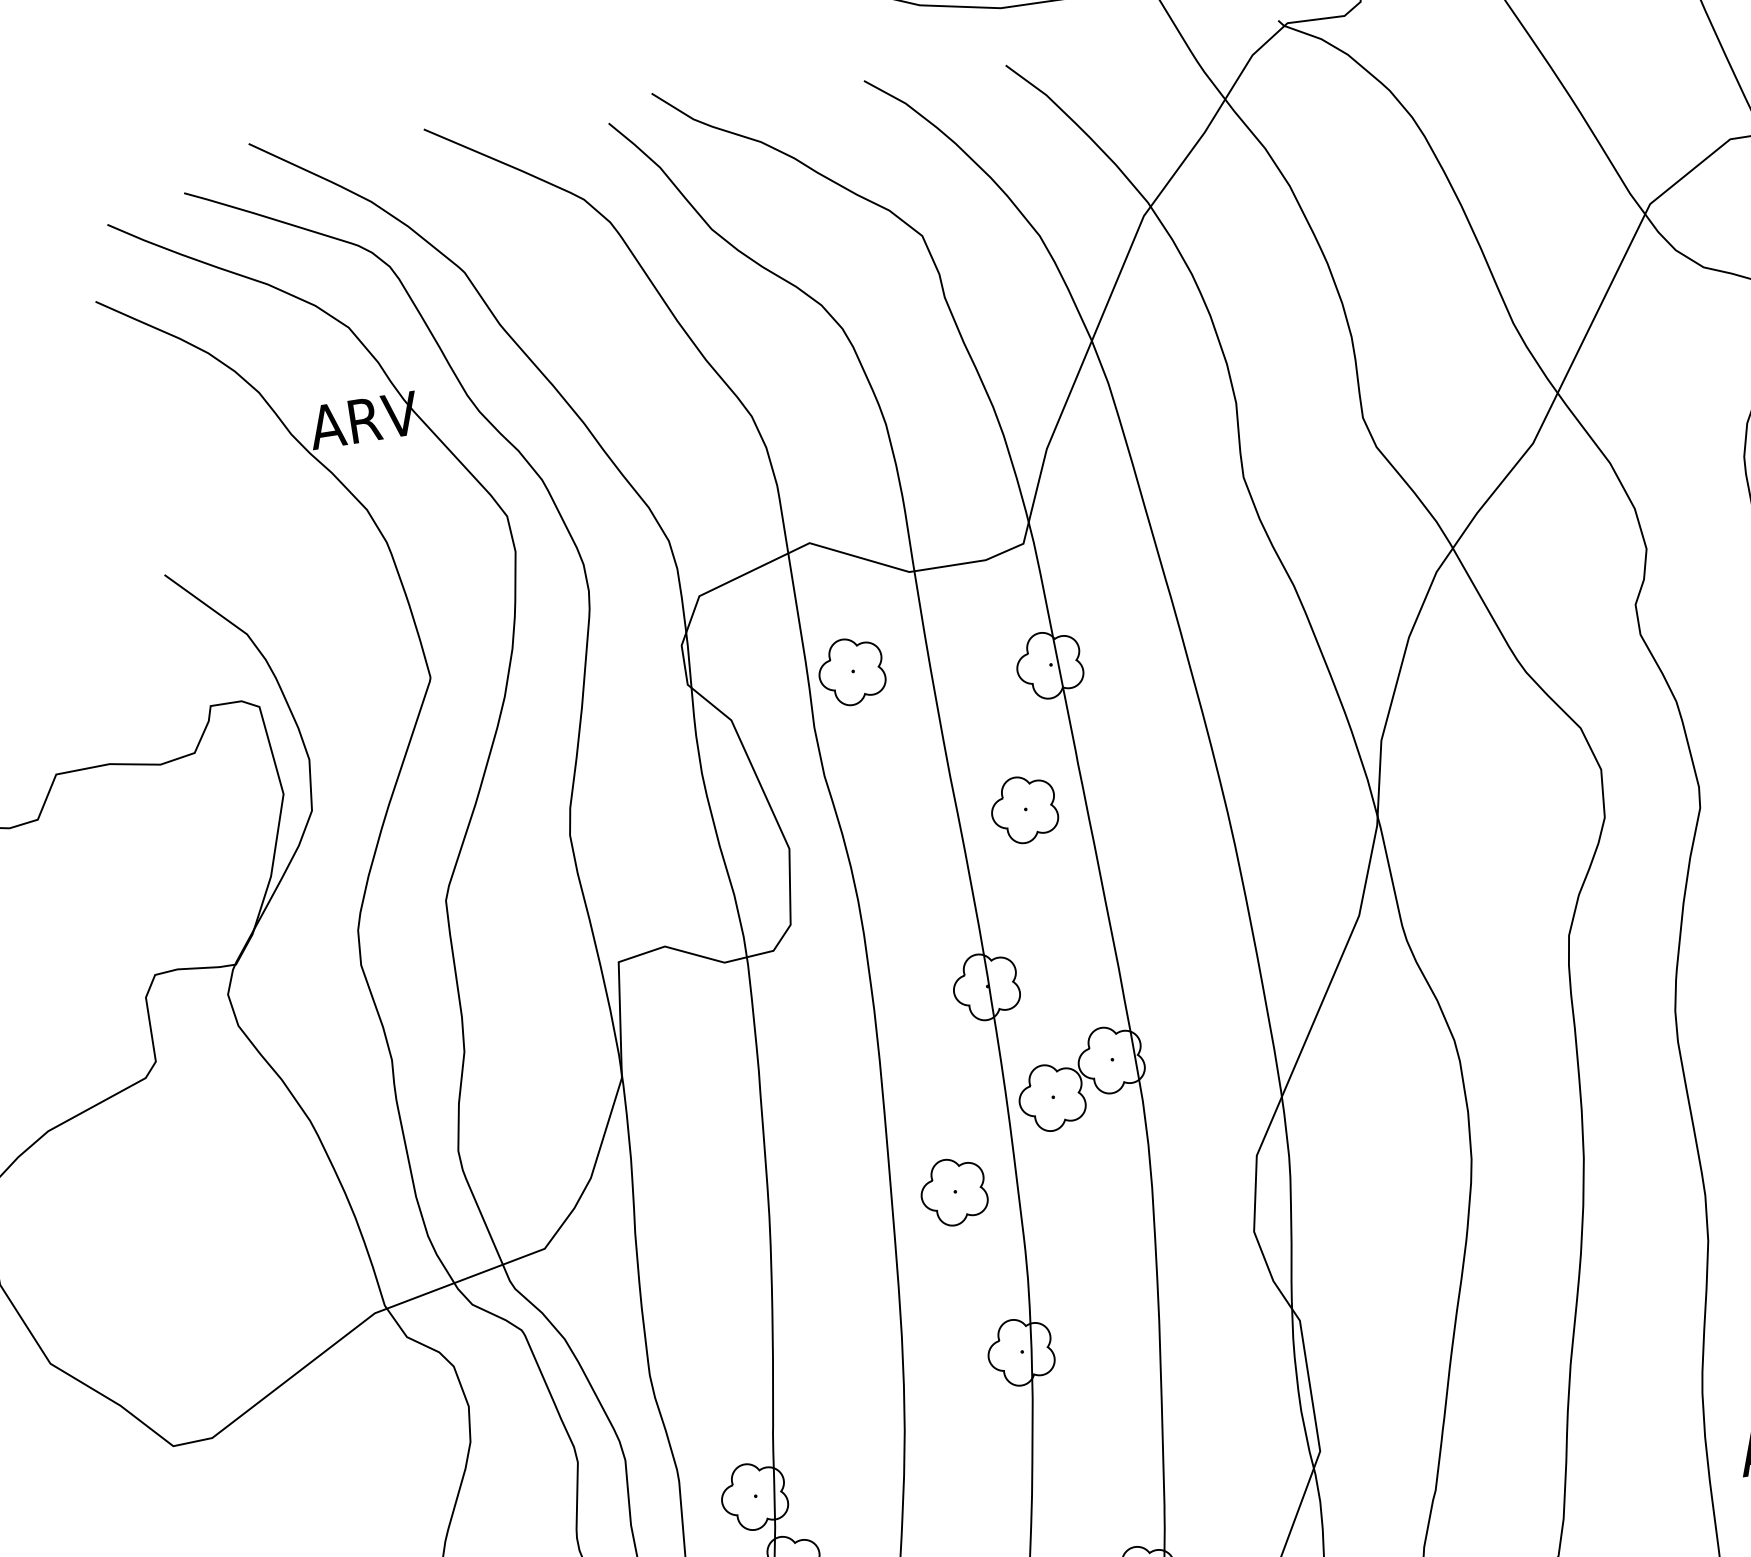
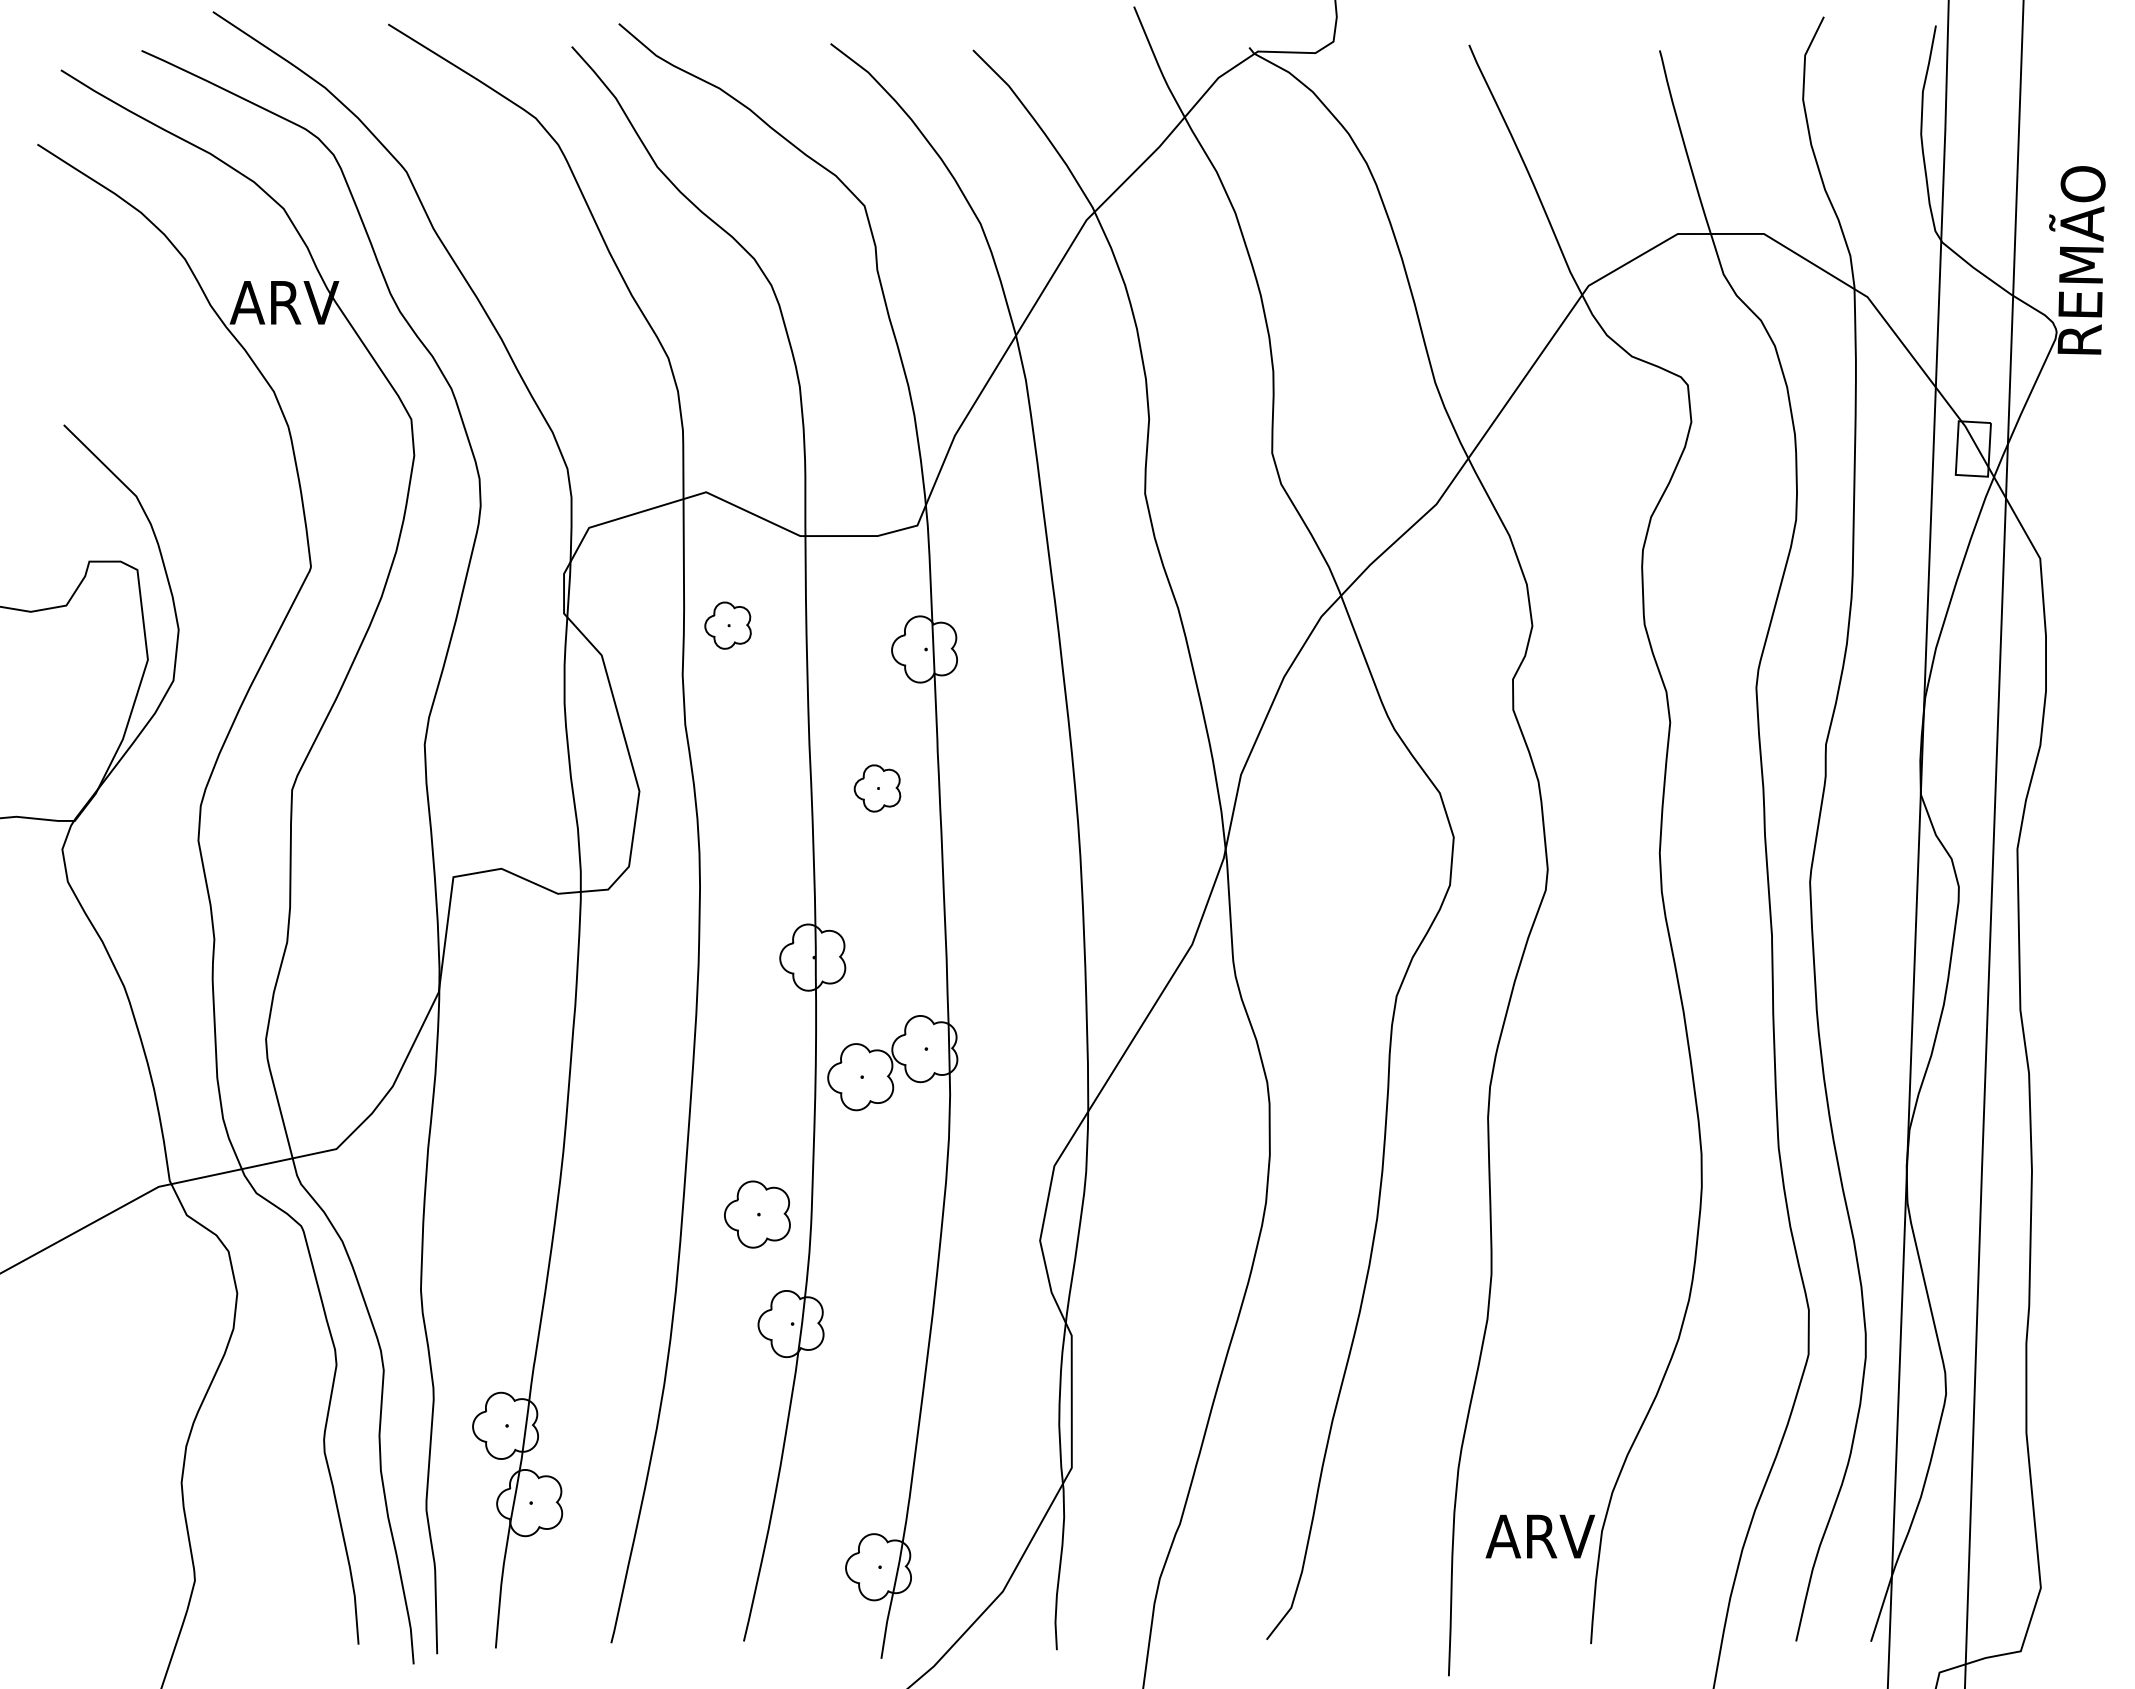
part: (851, 671) -> (727, 625), size x0.7
part: (1024, 809) -> (877, 788), size x0.7
part: (953, 1191) -> (757, 1214), moved

